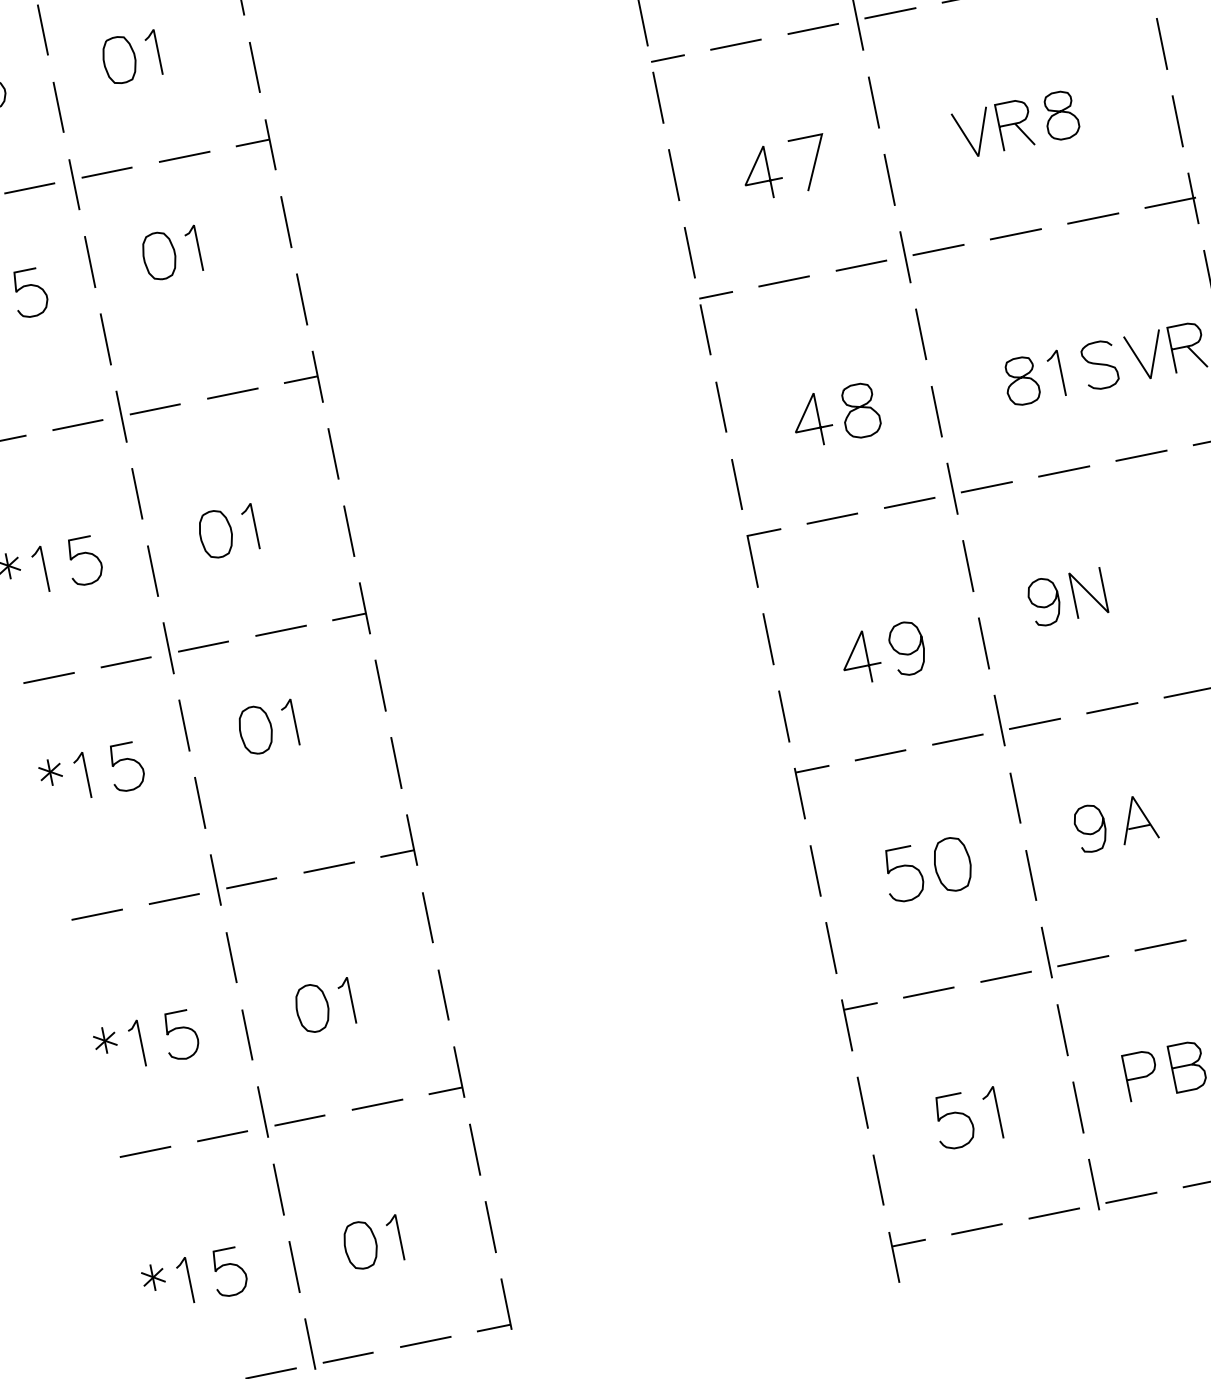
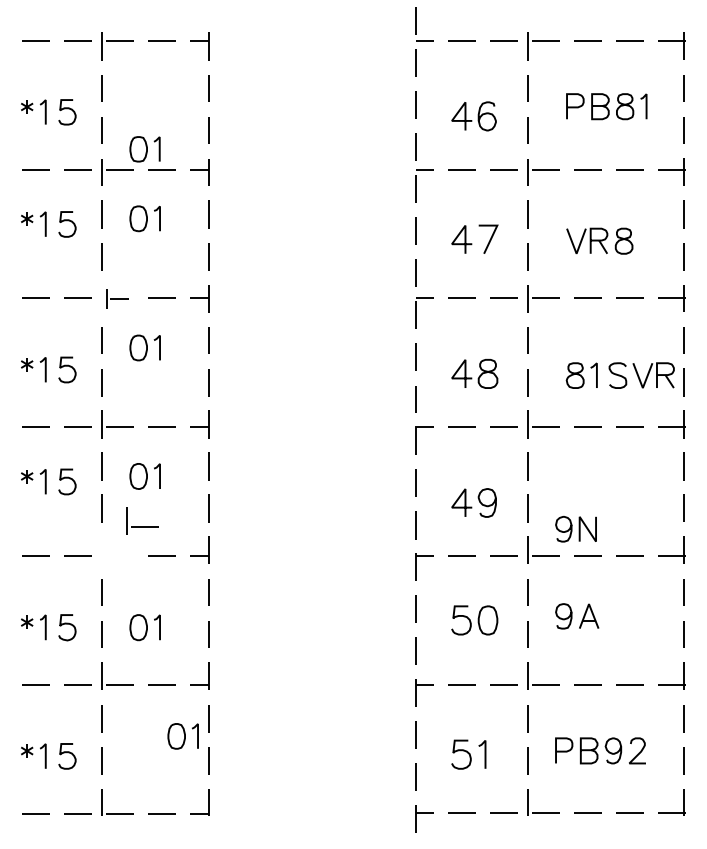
part: (130, 58) -> (144, 149), moved
part: (150, 410) -> (117, 298), size x0.7
part: (226, 531) -> (144, 347), moved
part: (1066, 598) -> (575, 529), moved
part: (244, 872) -> (142, 520), moved
part: (371, 1243) -> (182, 736), moved

